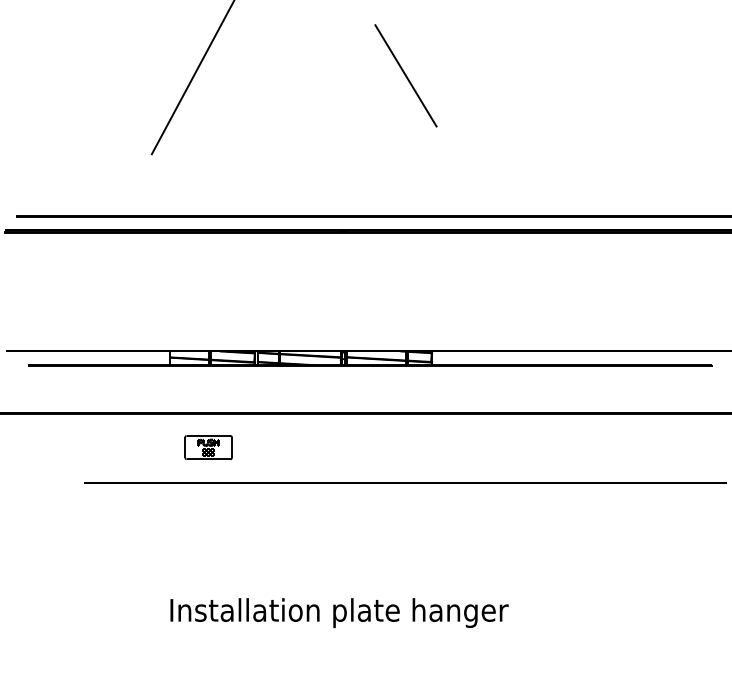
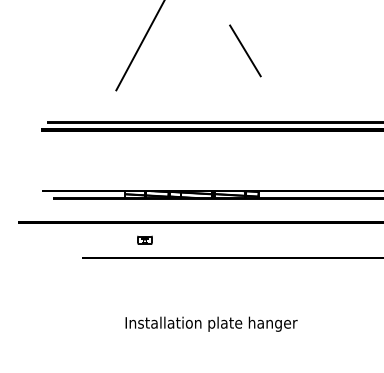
part: (207, 446) -> (144, 239), size x0.6

